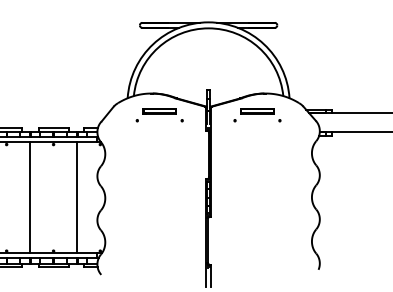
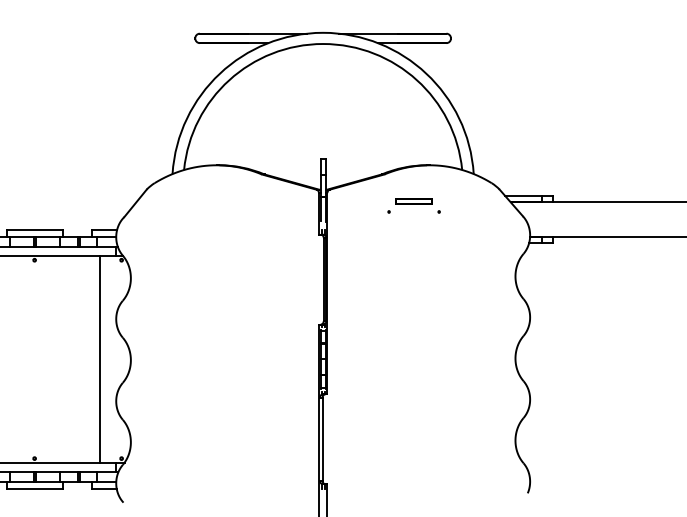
part: (159, 115) -> (231, 206), removed
part: (257, 115) -> (414, 206), size x0.6
line: (76, 197) -> (99, 358), moved

